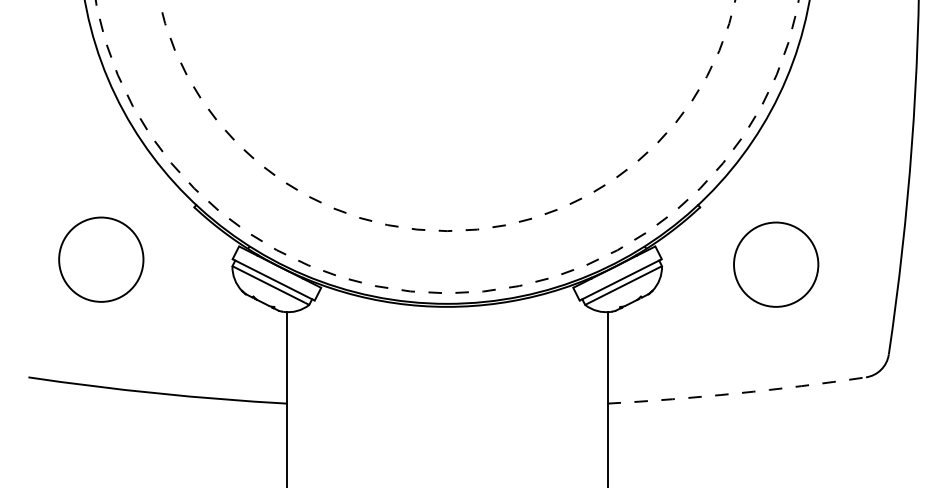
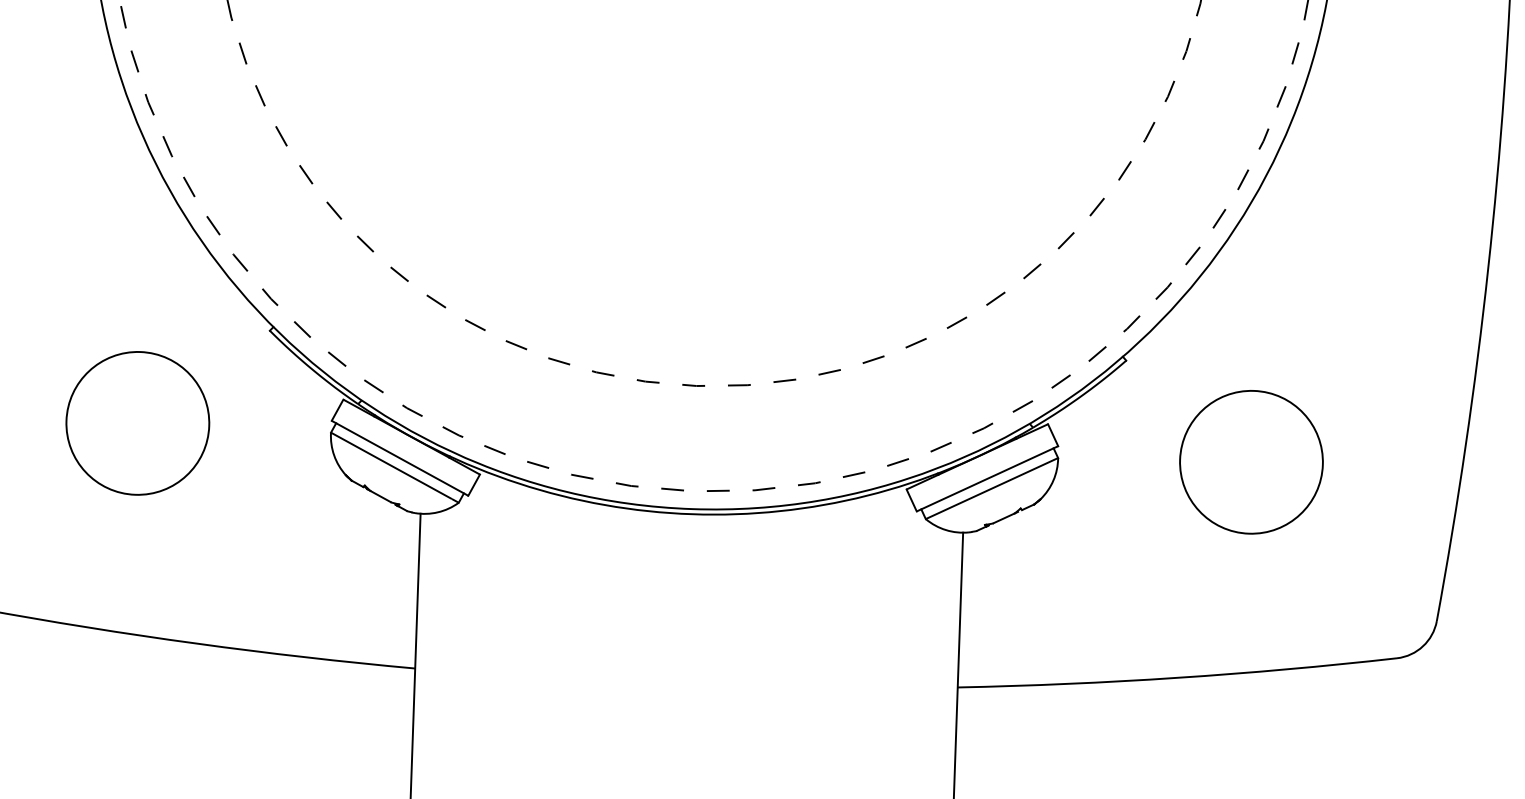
circle: (101, 259) -> (138, 423), moved
arc: (737, 393) -> (1178, 678), dashed -> solid

